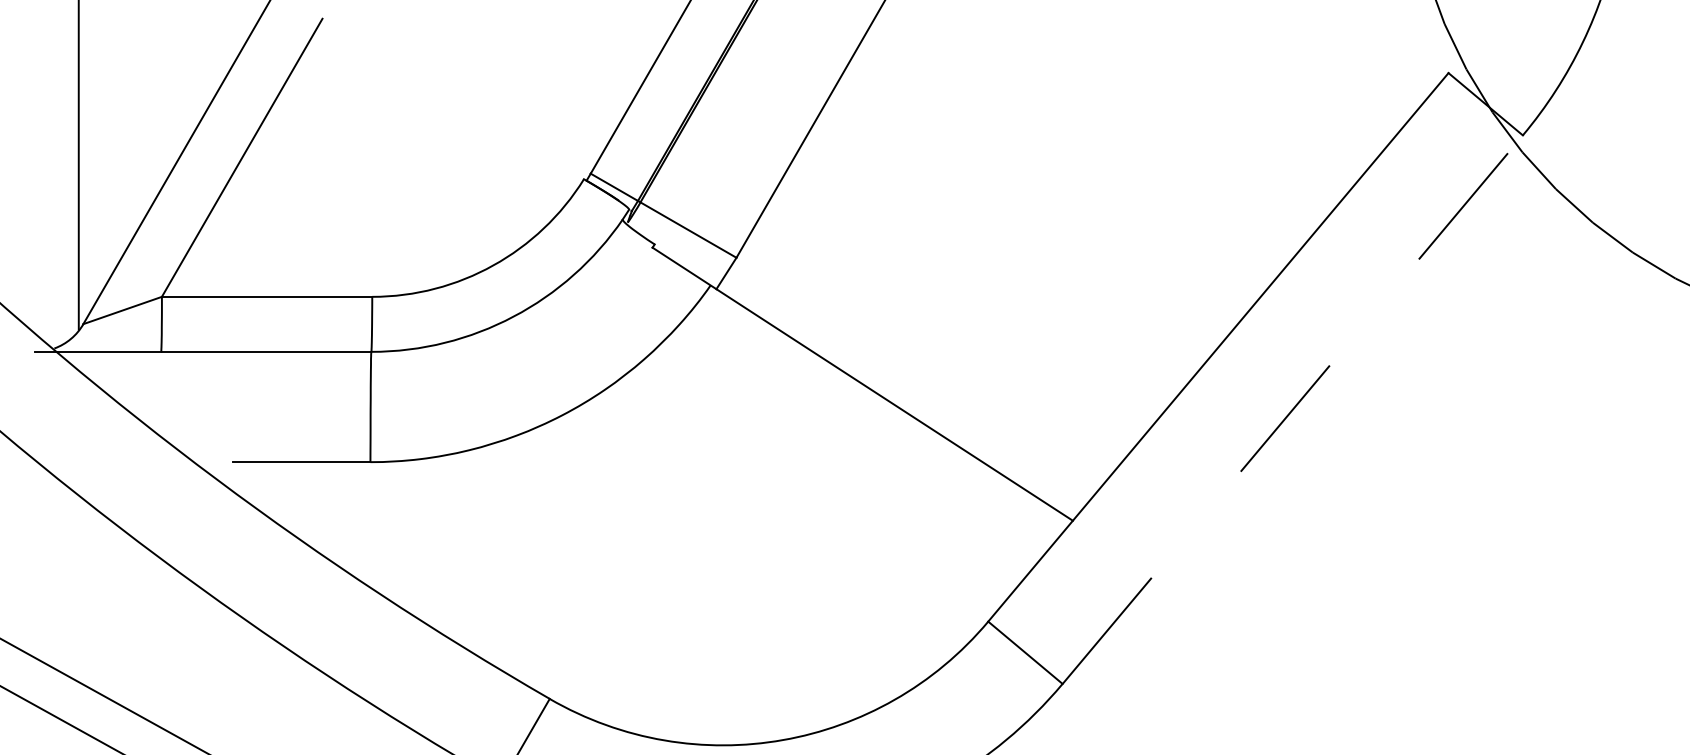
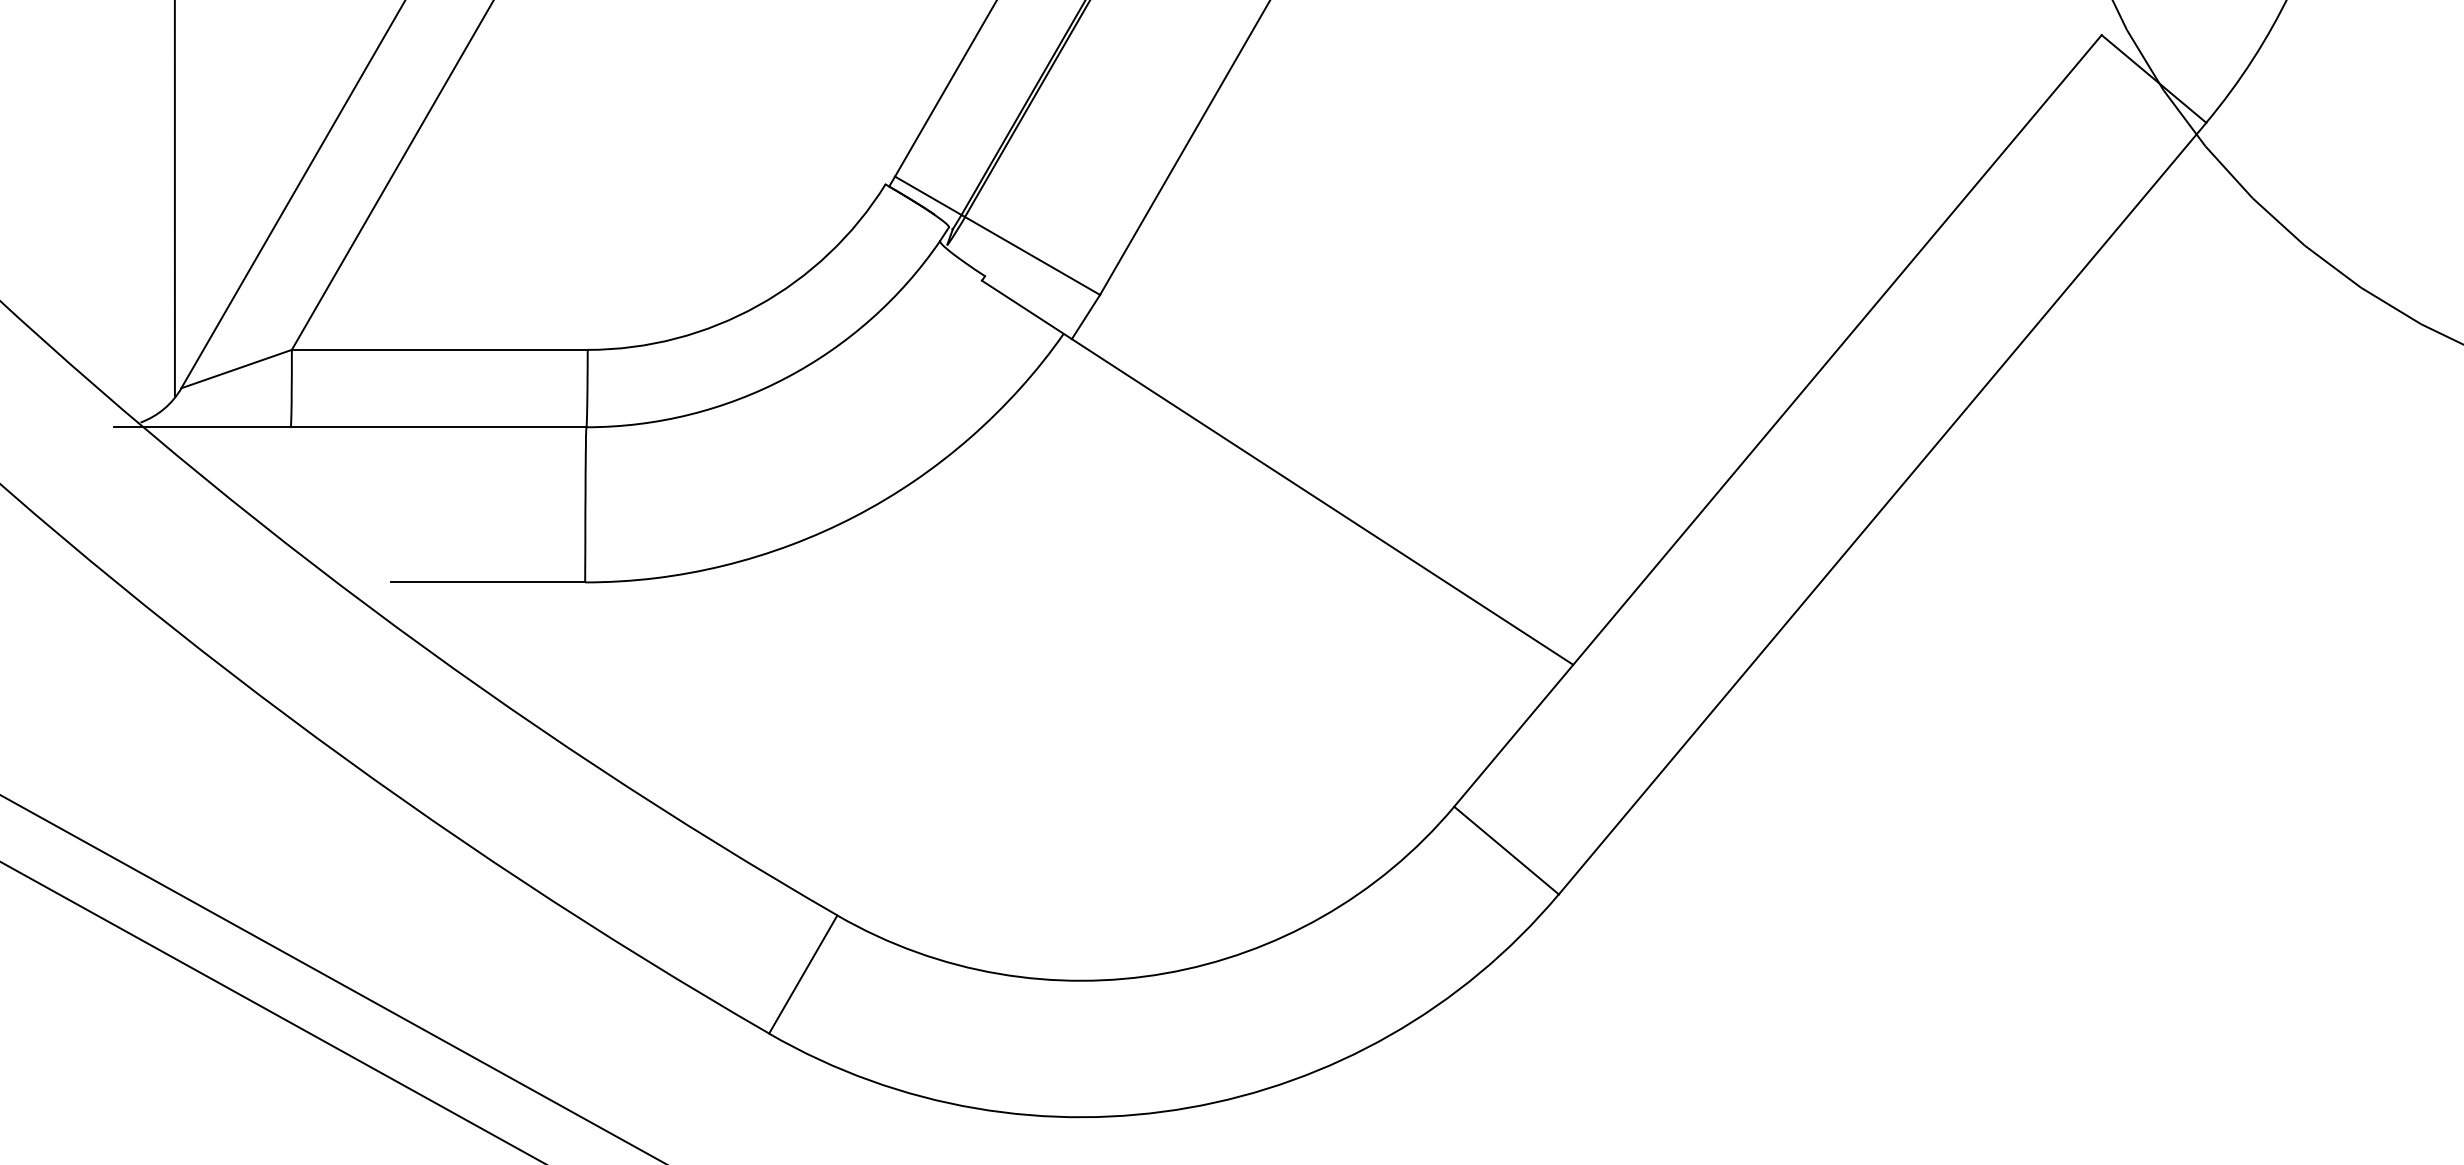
line: (1292, 409) -> (1882, 508), dashed -> solid

